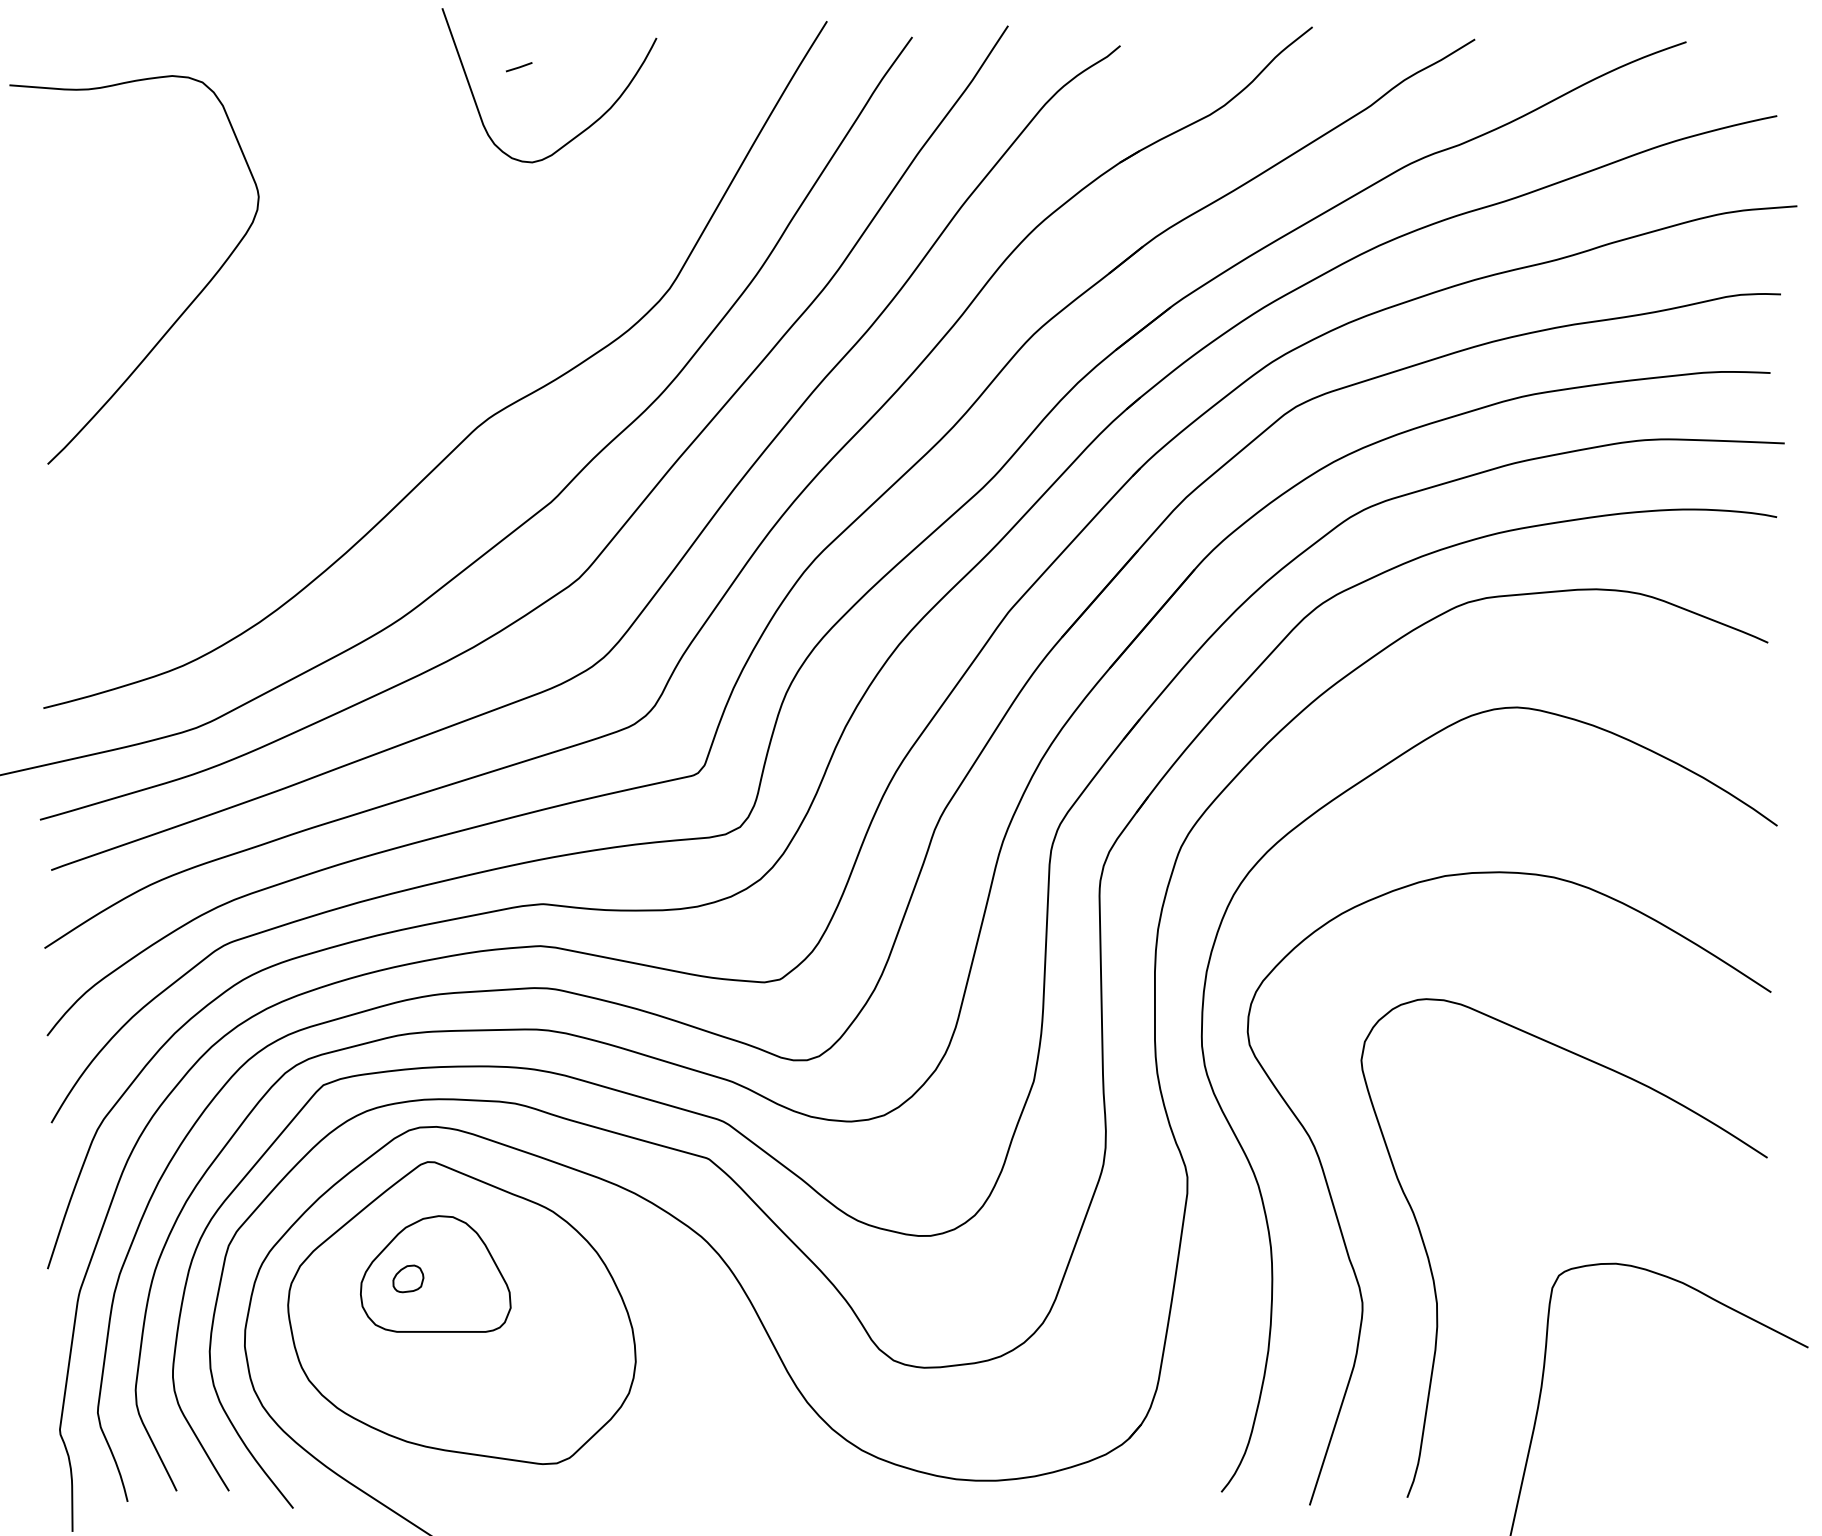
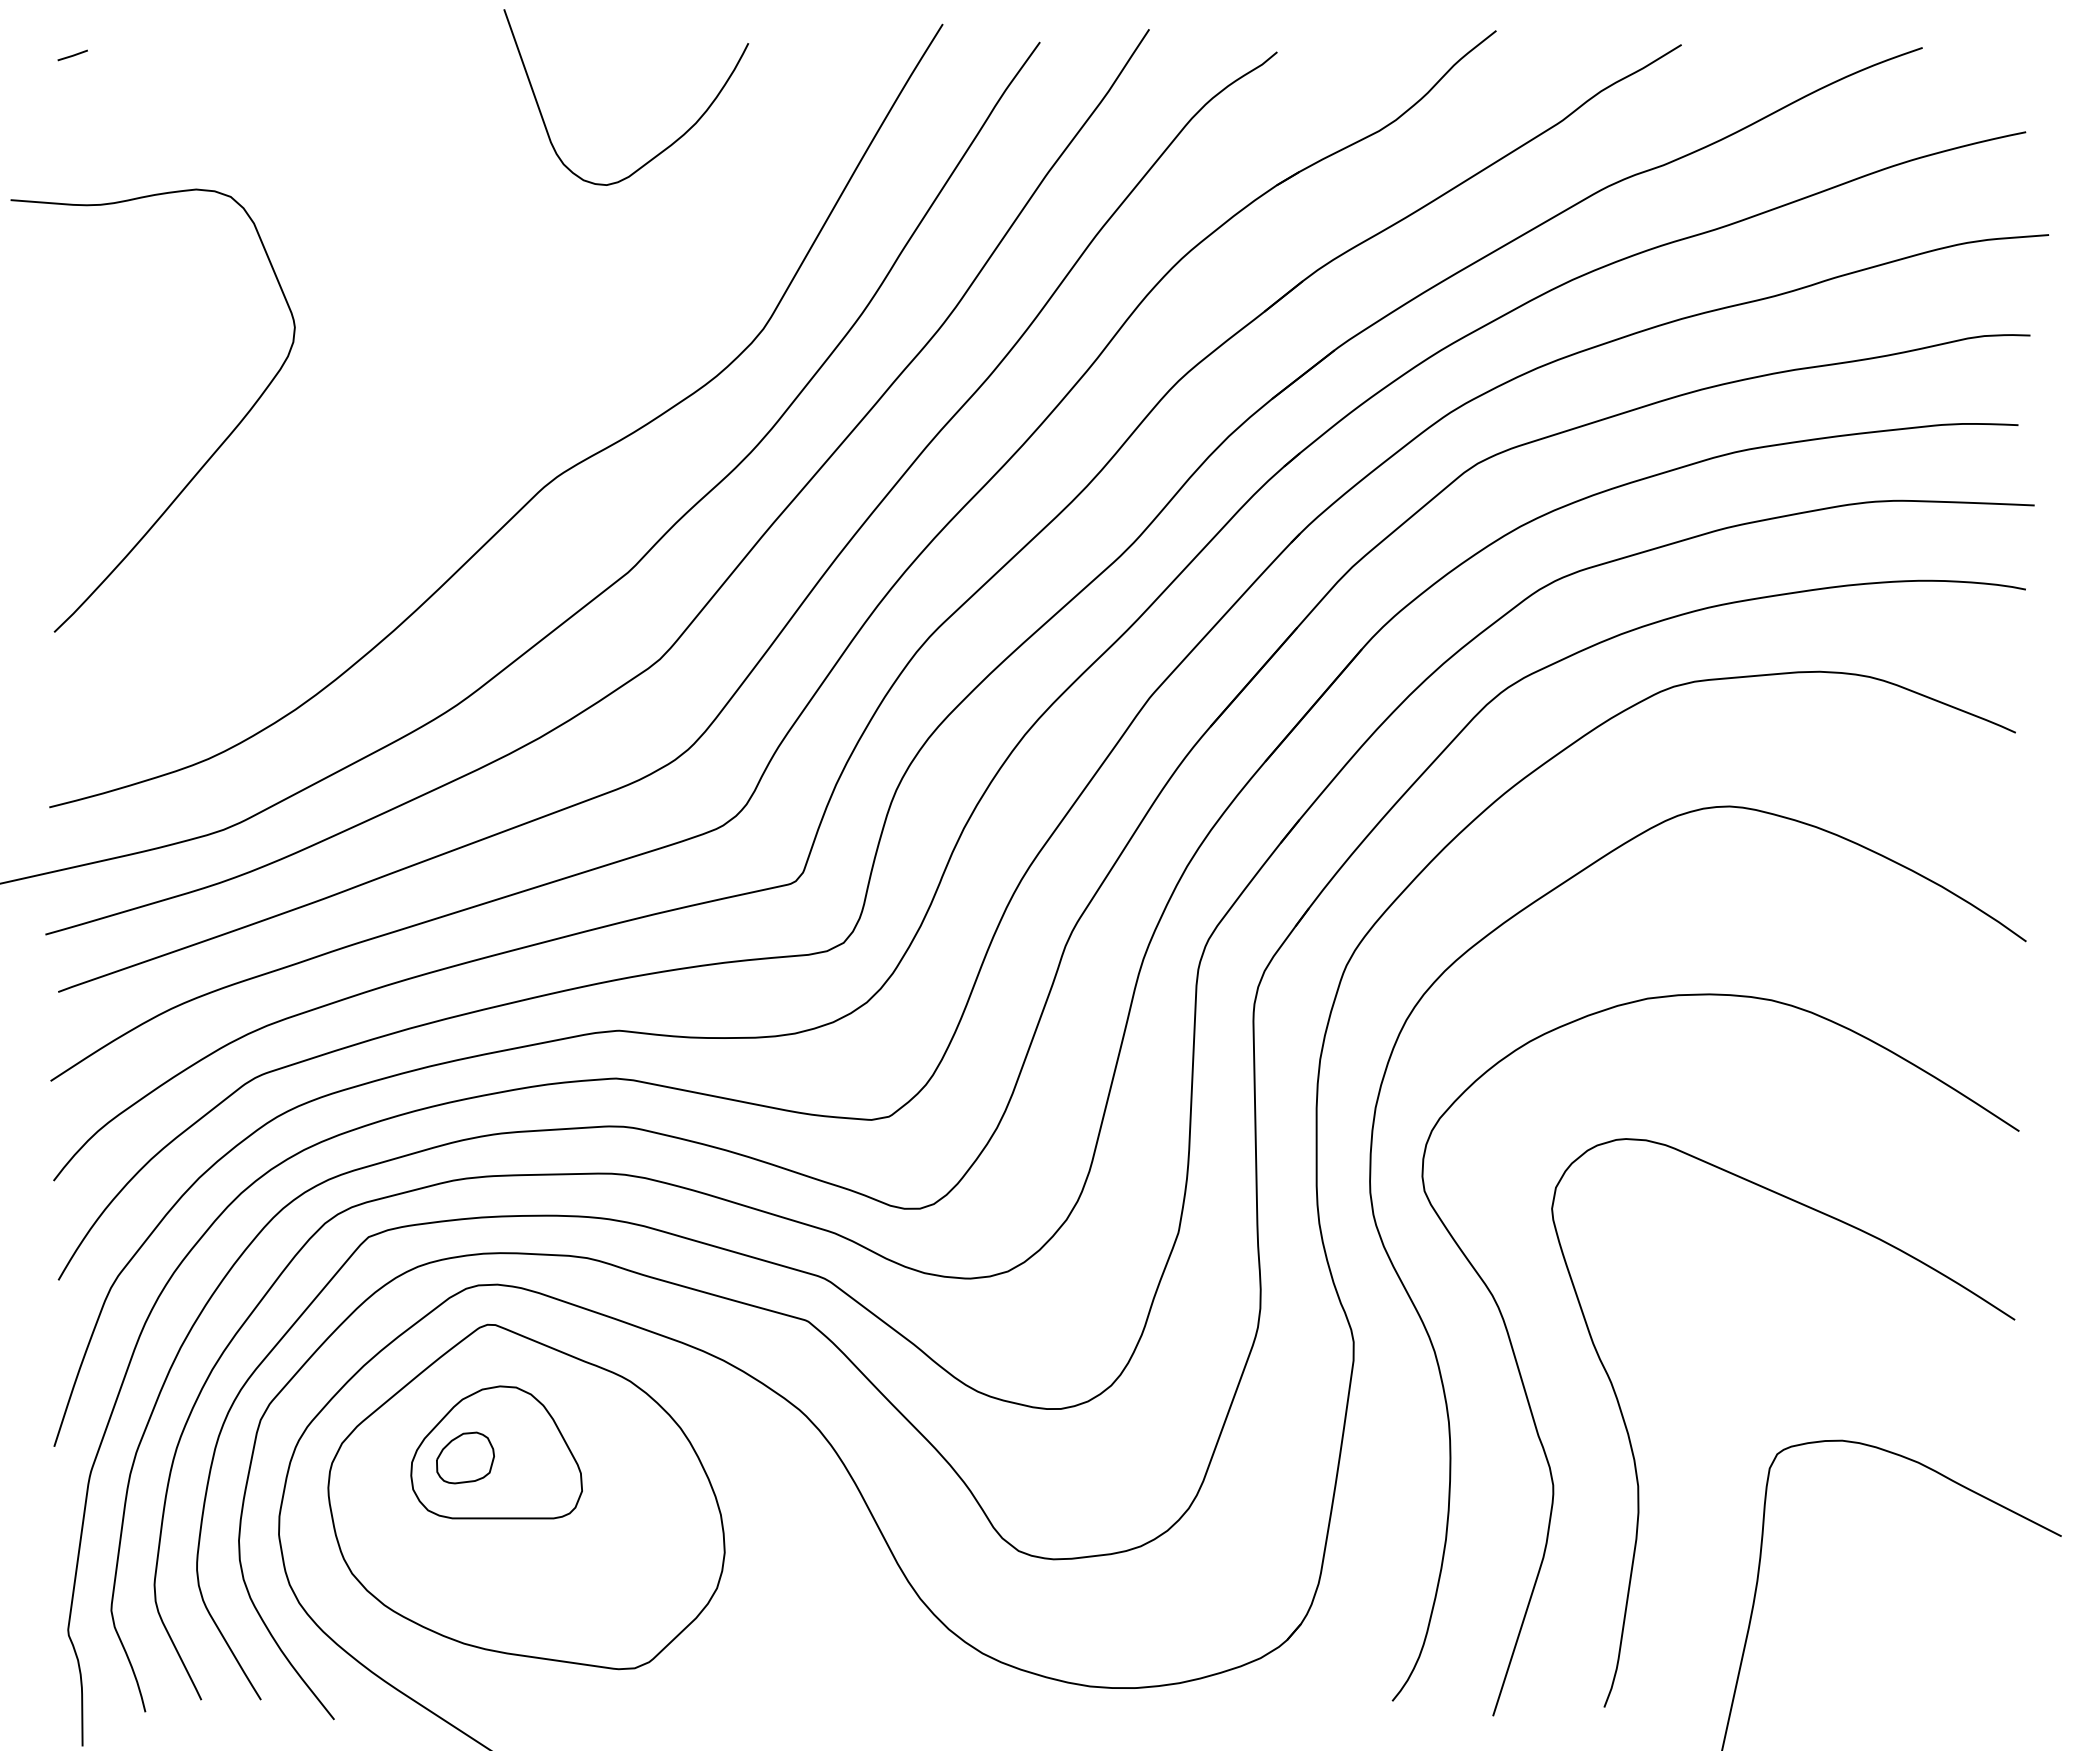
line: (518, 67) -> (72, 55), moved
curve: (181, 313) -> (206, 460), moved
part: (408, 1278) -> (465, 1457), size x1.67

